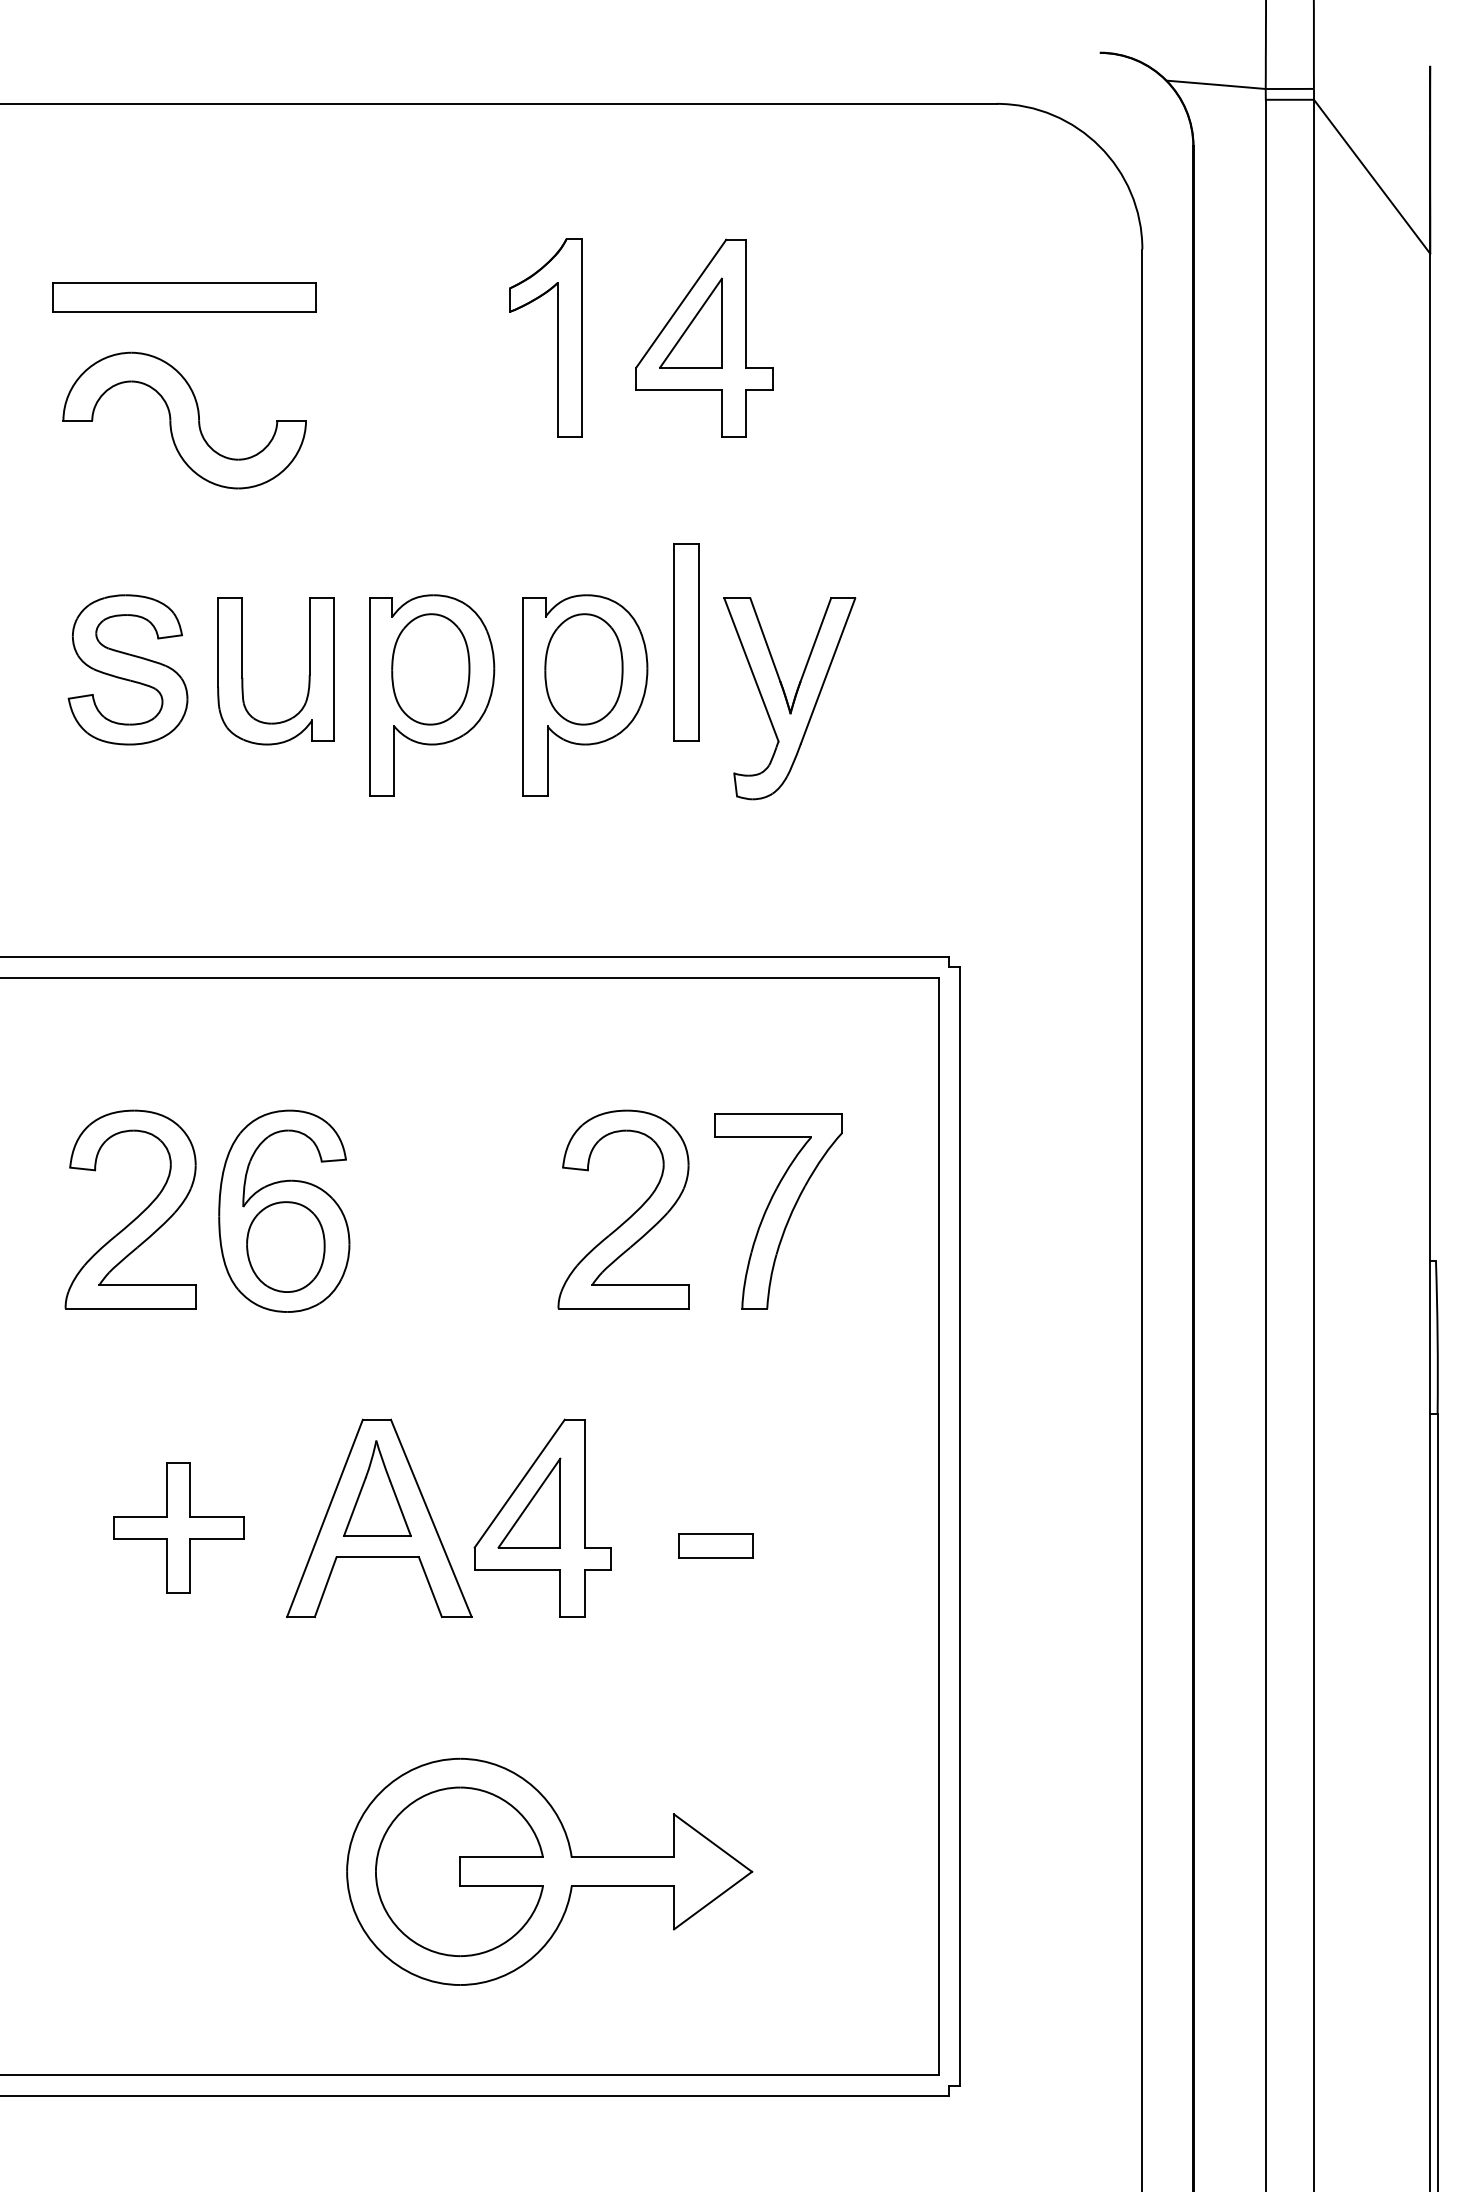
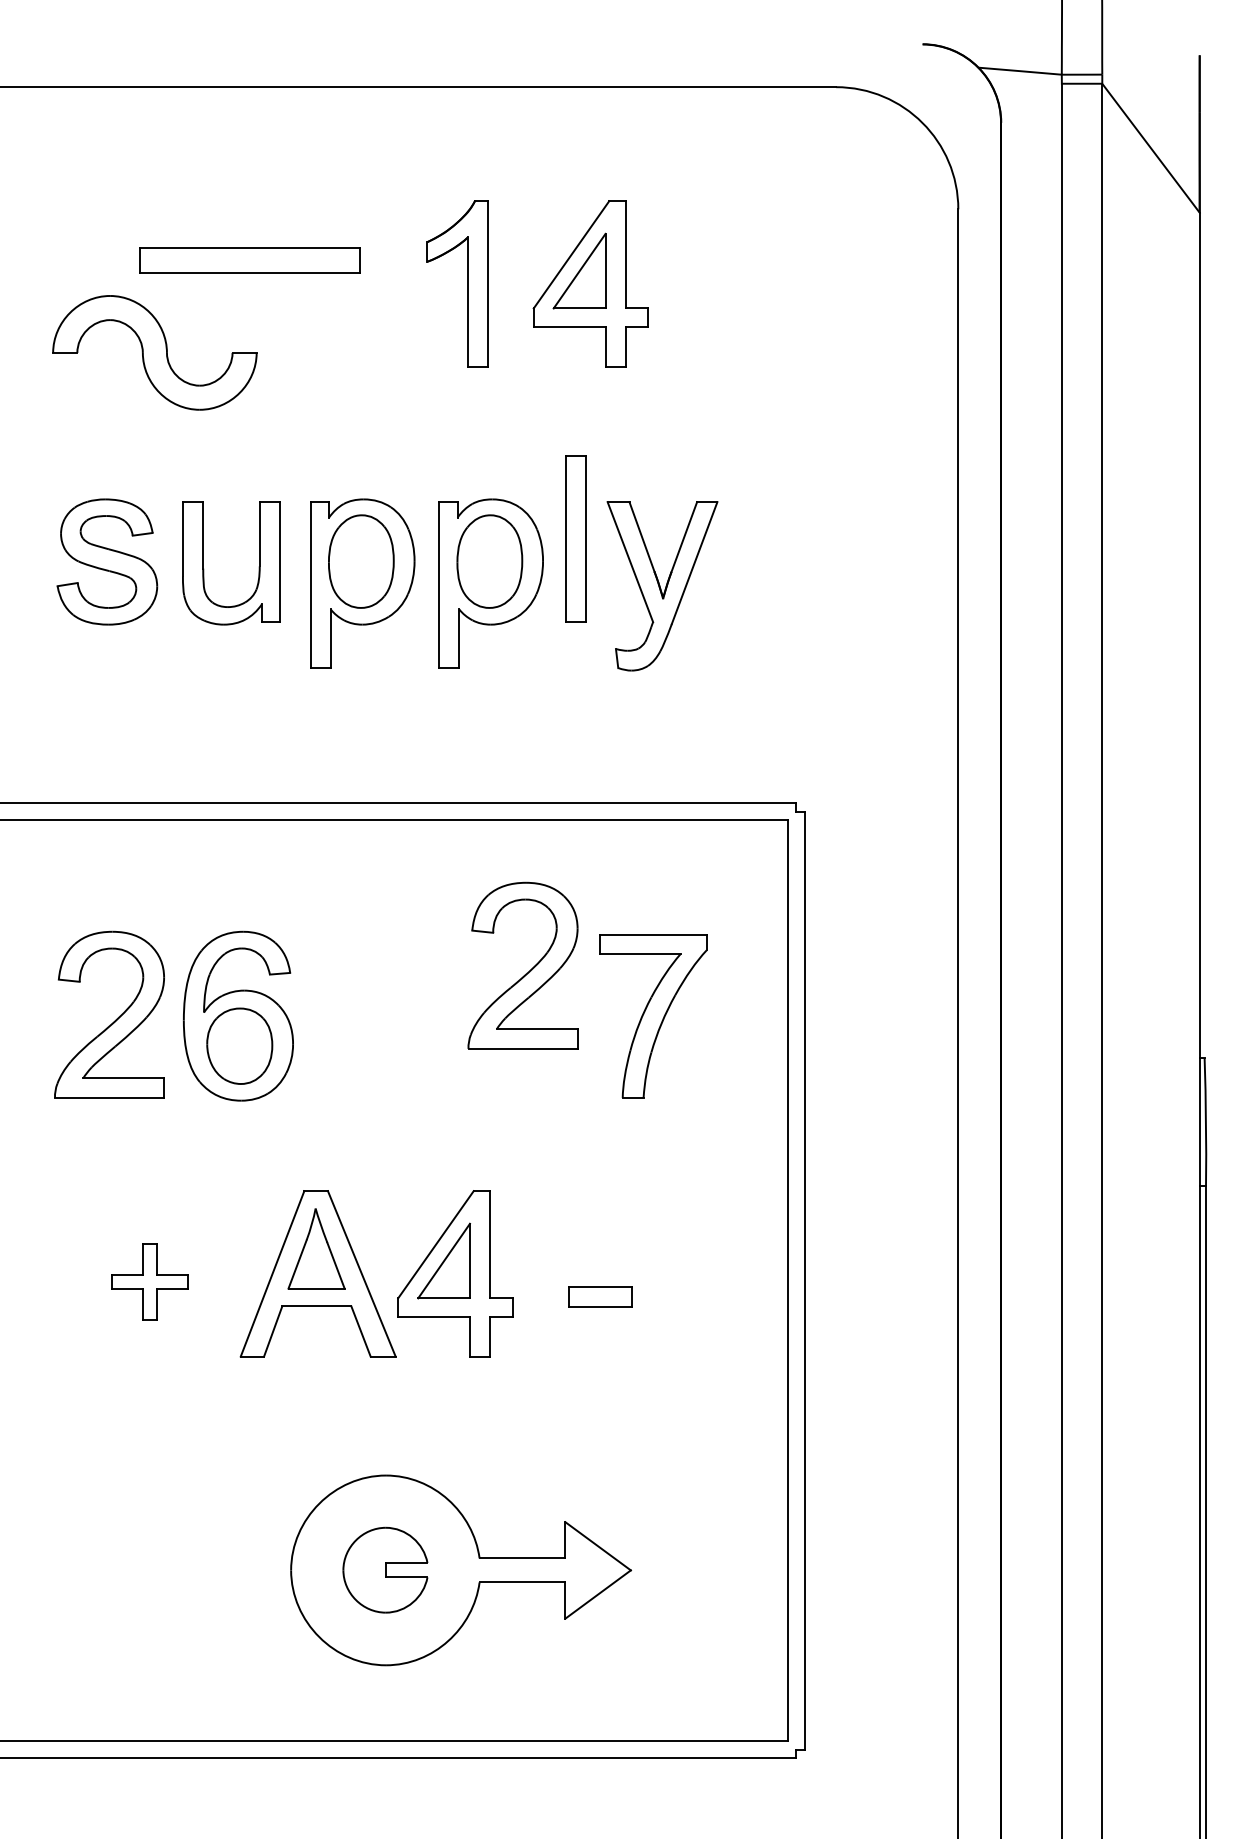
part: (184, 297) -> (249, 260), moved
part: (630, 1216) -> (528, 971), moved
part: (178, 1527) -> (149, 1281), size x0.7
part: (459, 1870) -> (385, 1569), size x0.6

